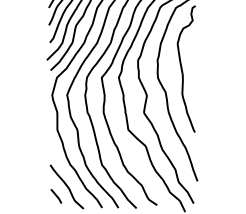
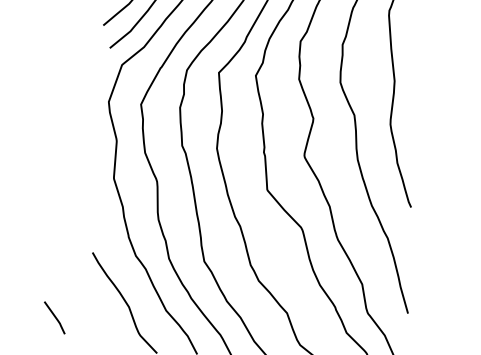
line: (56, 196) -> (54, 318), moved

